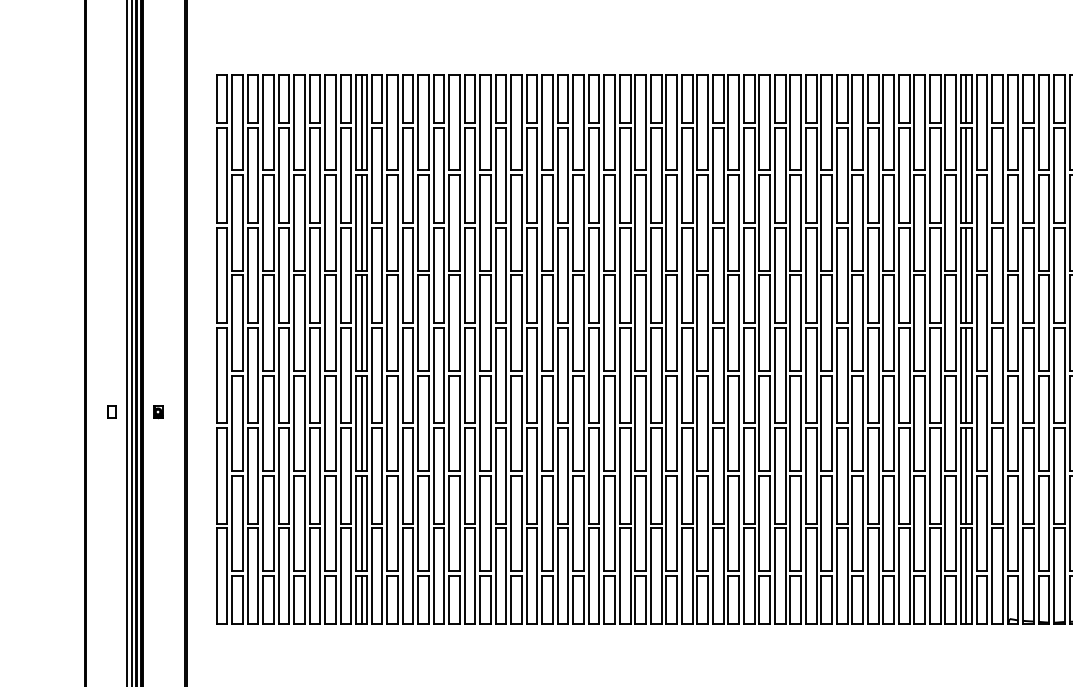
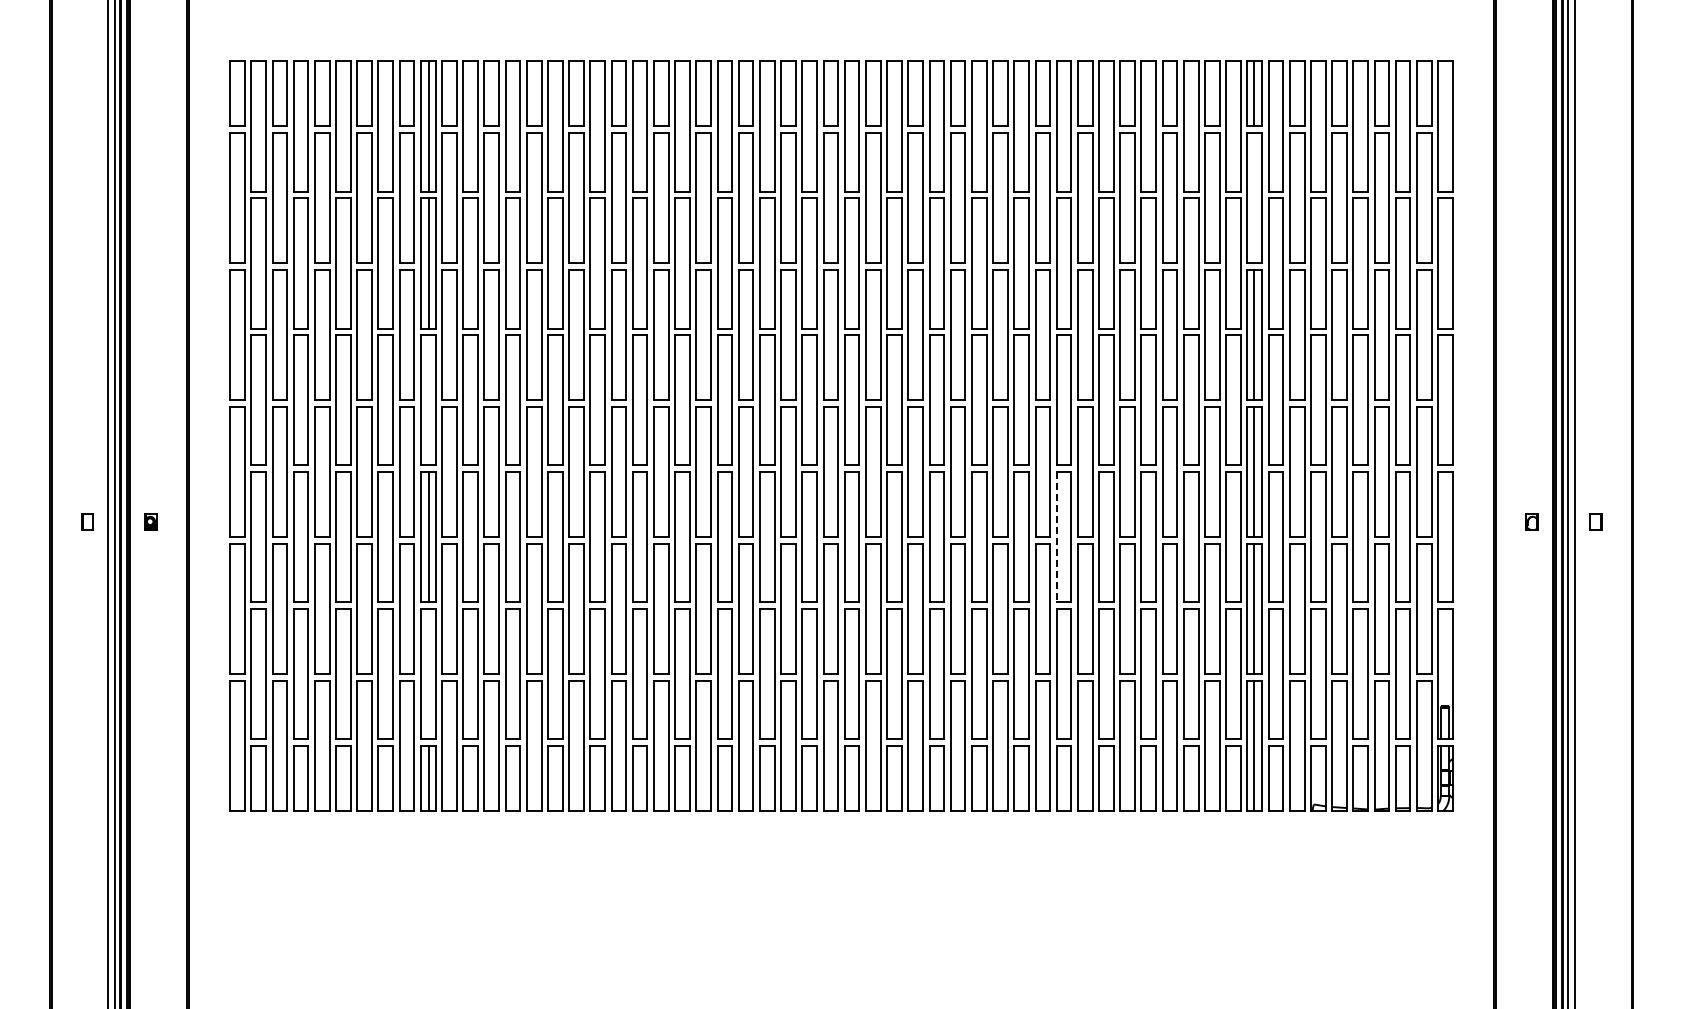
line: (965, 174) -> (1253, 197), removed
line: (362, 323) -> (429, 400), removed
line: (821, 423) -> (1056, 537), solid -> dashed
line: (362, 523) -> (429, 673), removed

